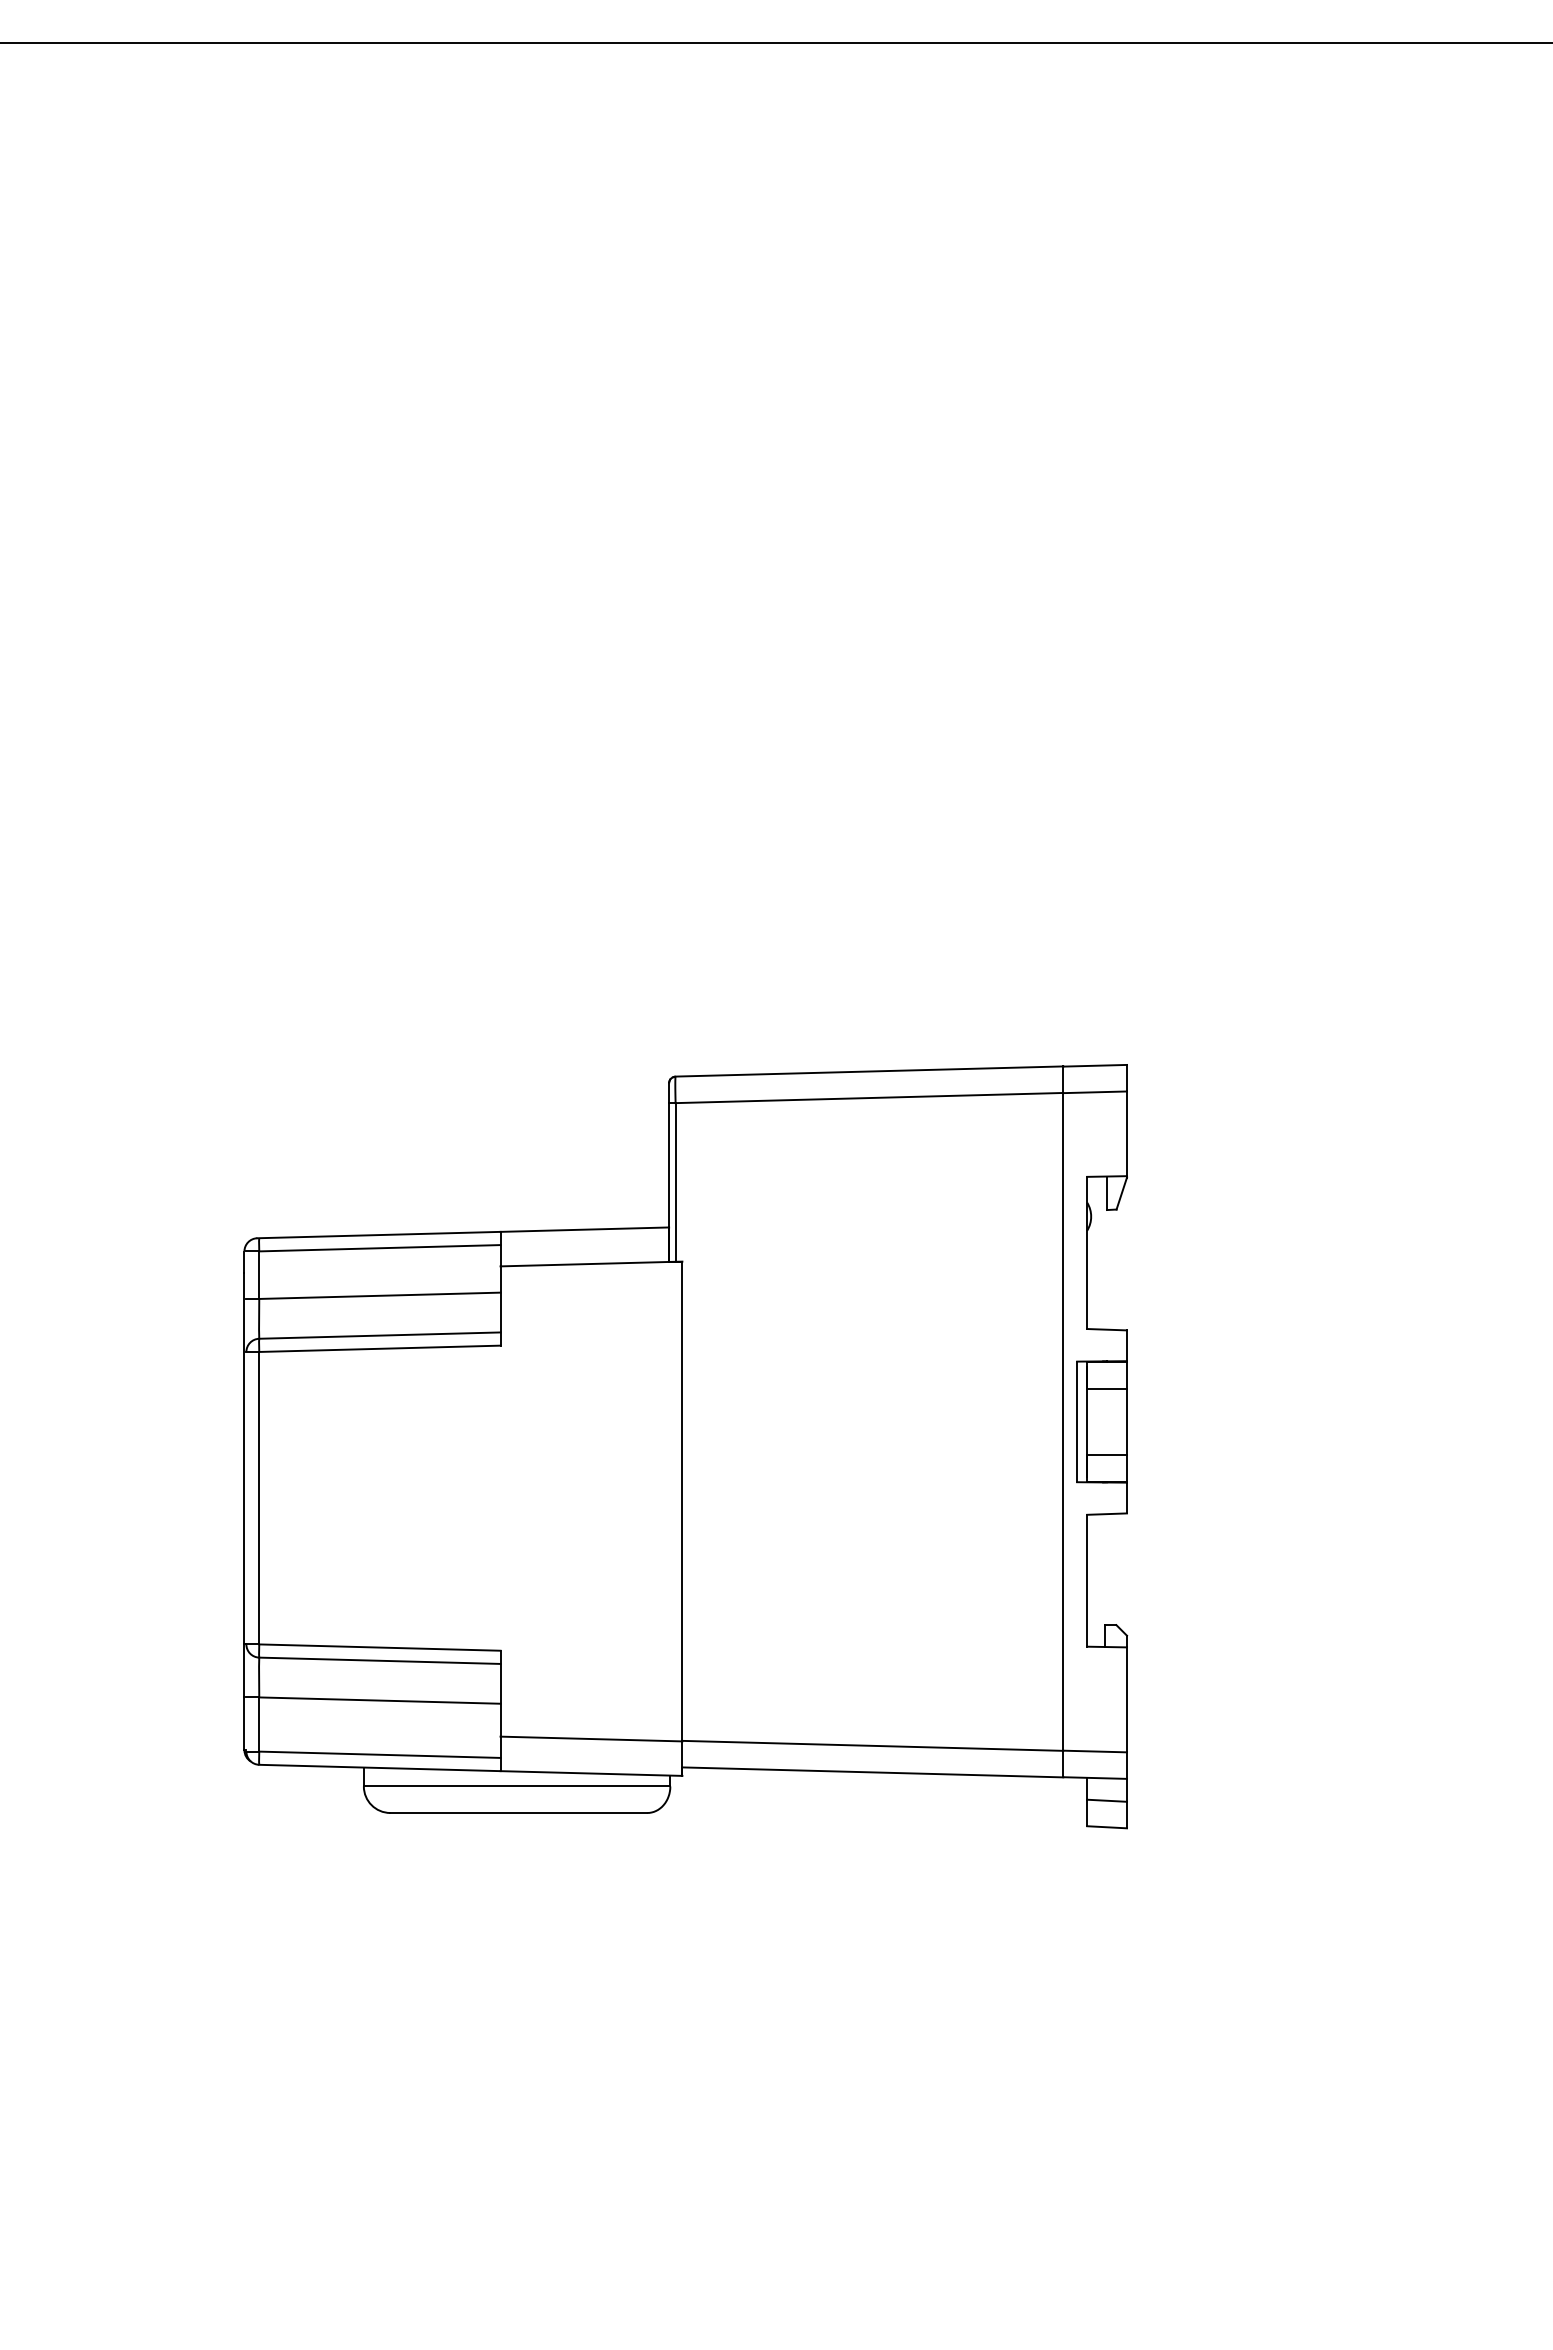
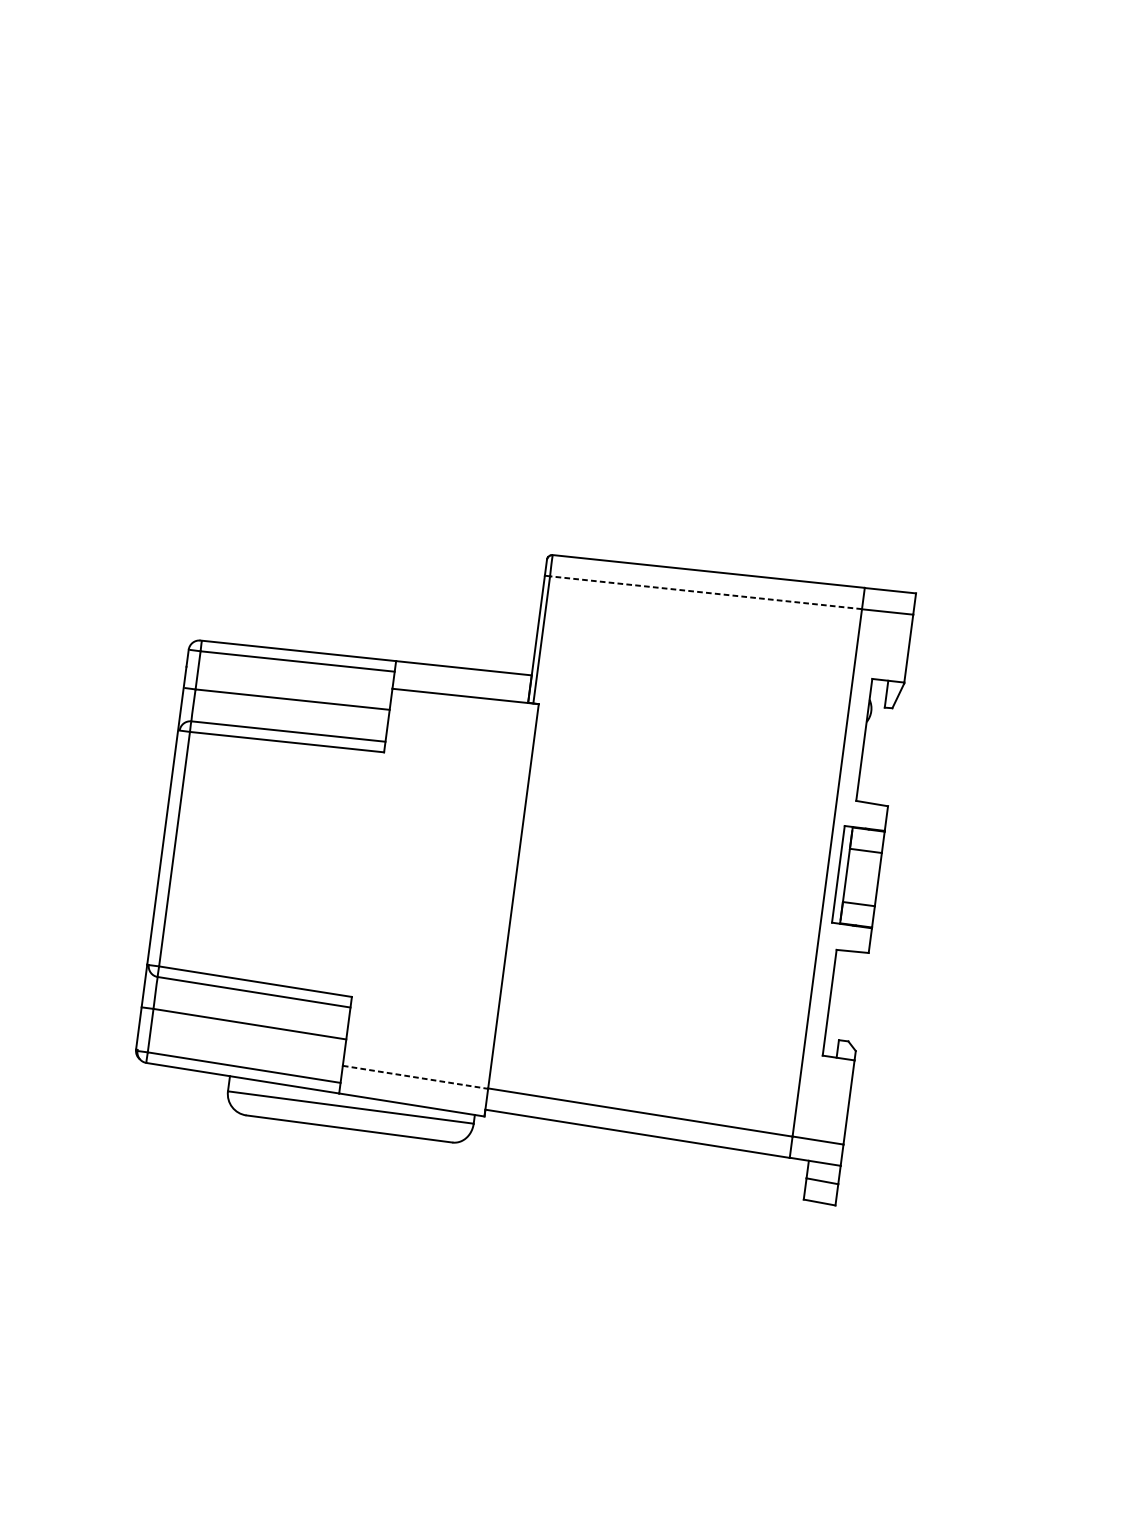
line: (869, 1098) -> (706, 593), solid -> dashed
line: (591, 1739) -> (415, 1077), solid -> dashed

